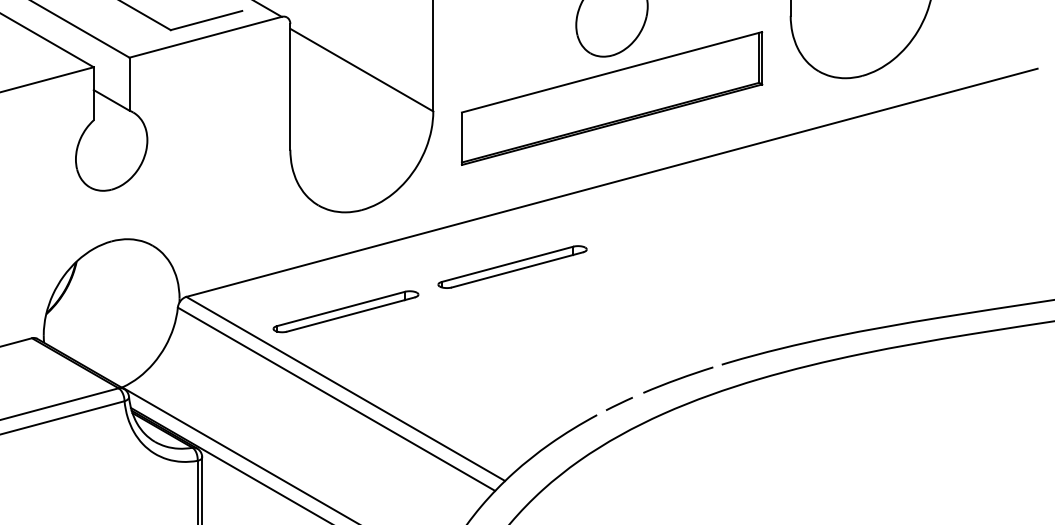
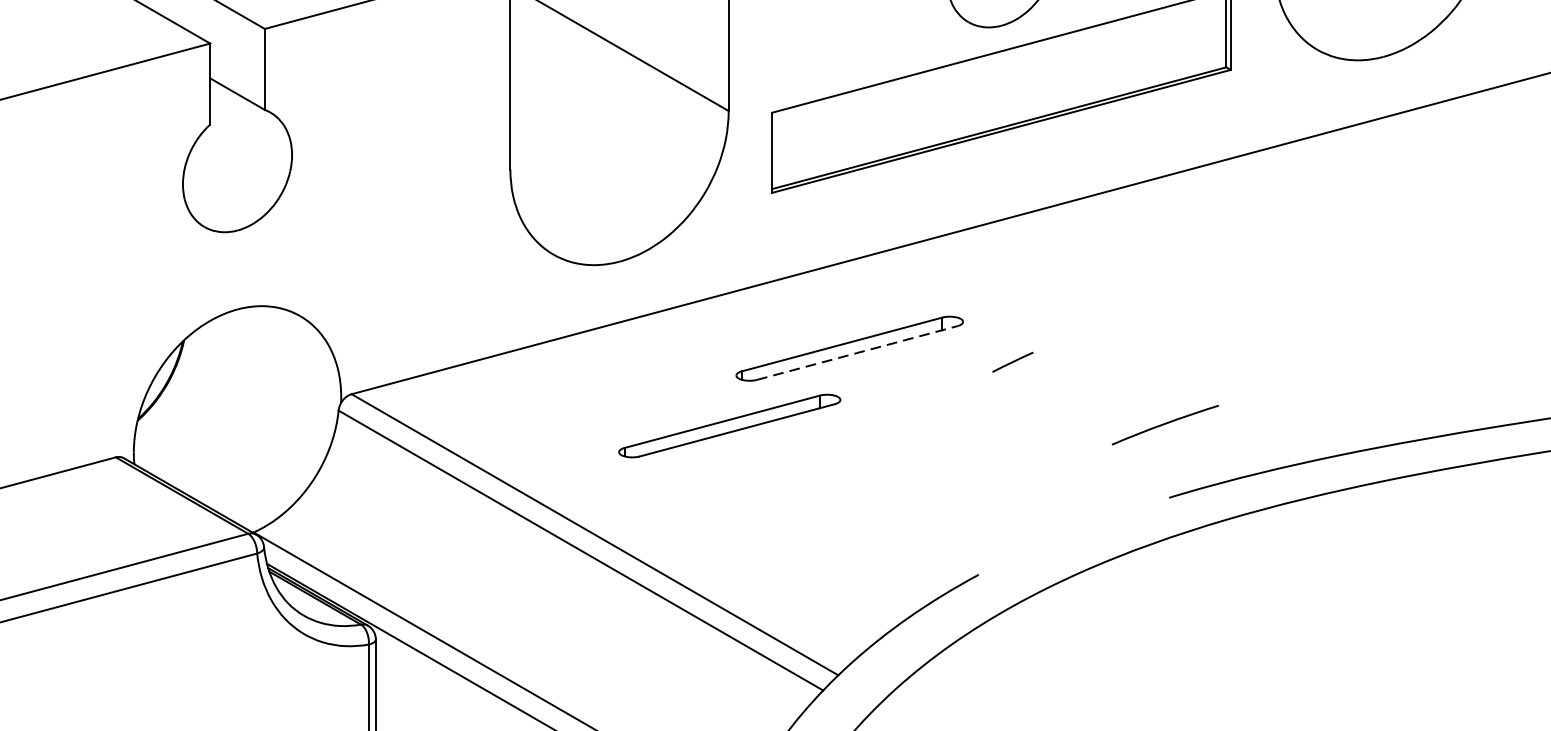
line: (517, 269) -> (857, 352), solid -> dashed
part: (345, 311) -> (728, 425), moved
line: (678, 379) -> (1165, 424), moved
line: (618, 403) -> (1011, 361), moved

